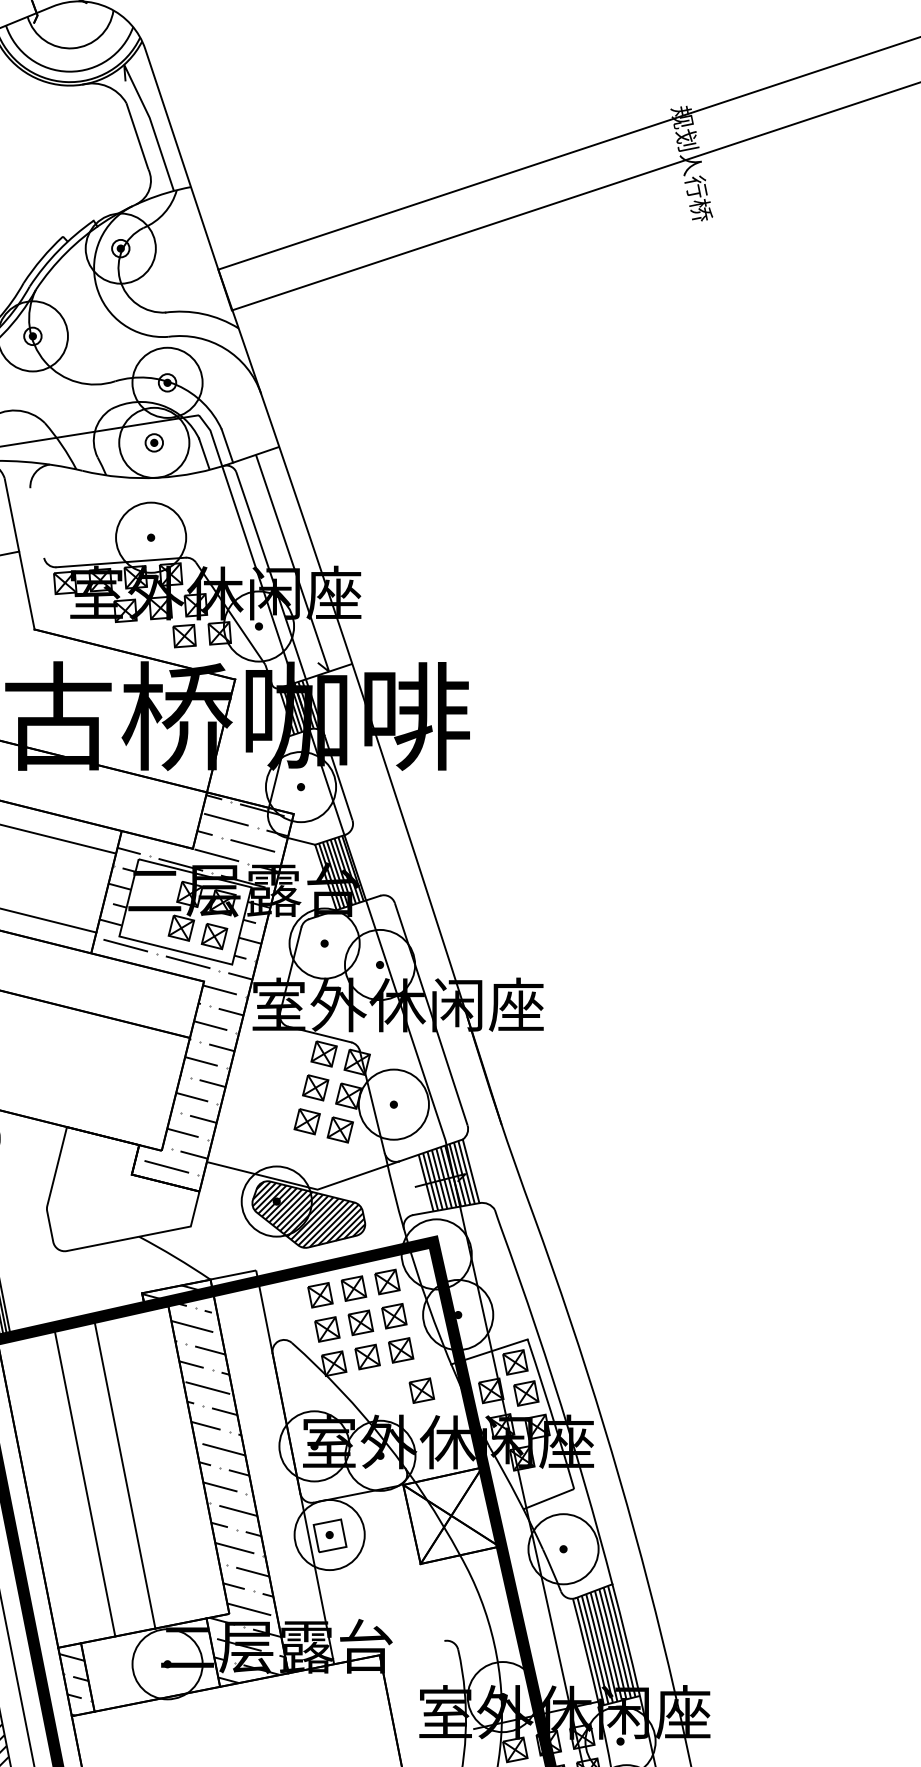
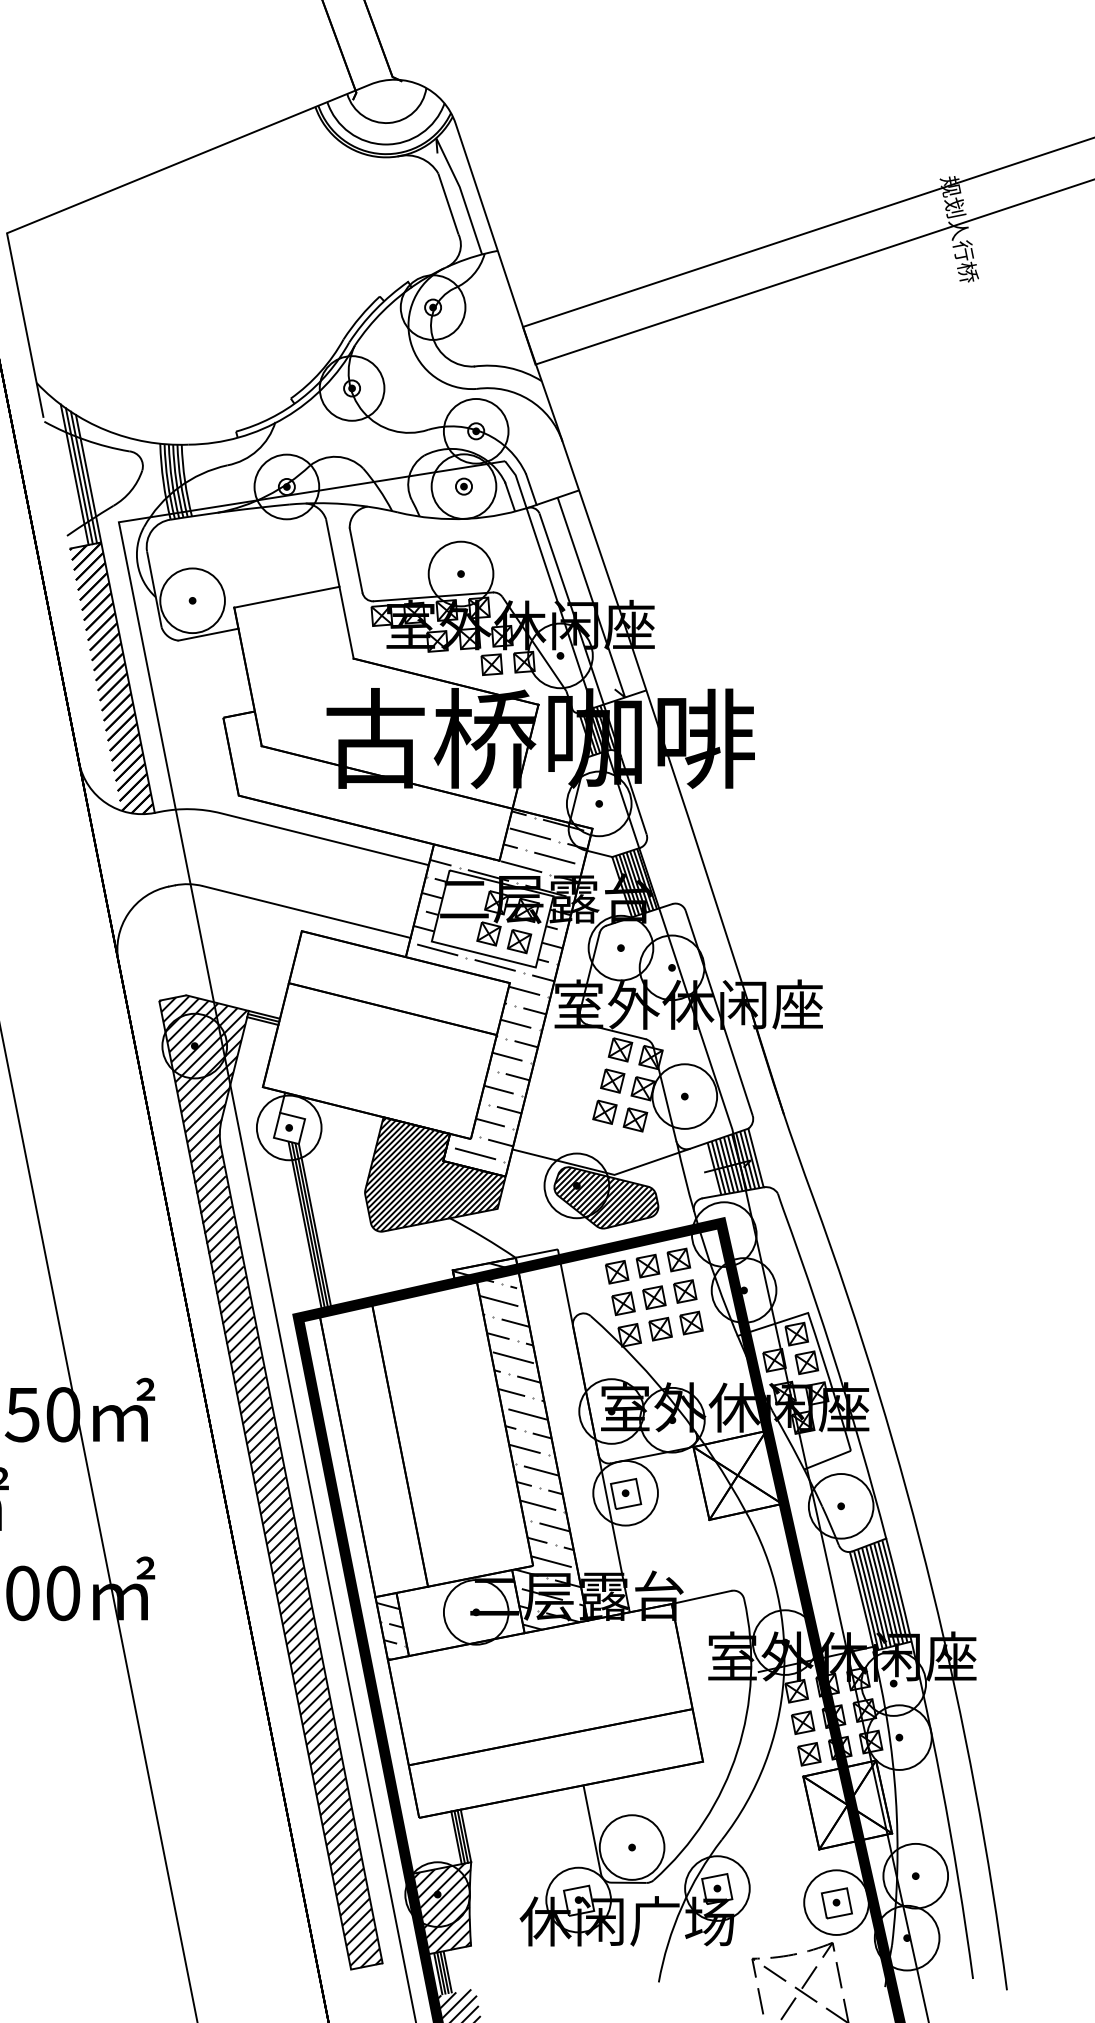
line: (36, 523) -> (355, 560), added
hatch: (122, 1189) -> (434, 1174), added
part: (421, 1389) -> (710, 1359), removed
line: (124, 1474) -> (399, 1444), moved
line: (412, 1648) -> (701, 1597), added

